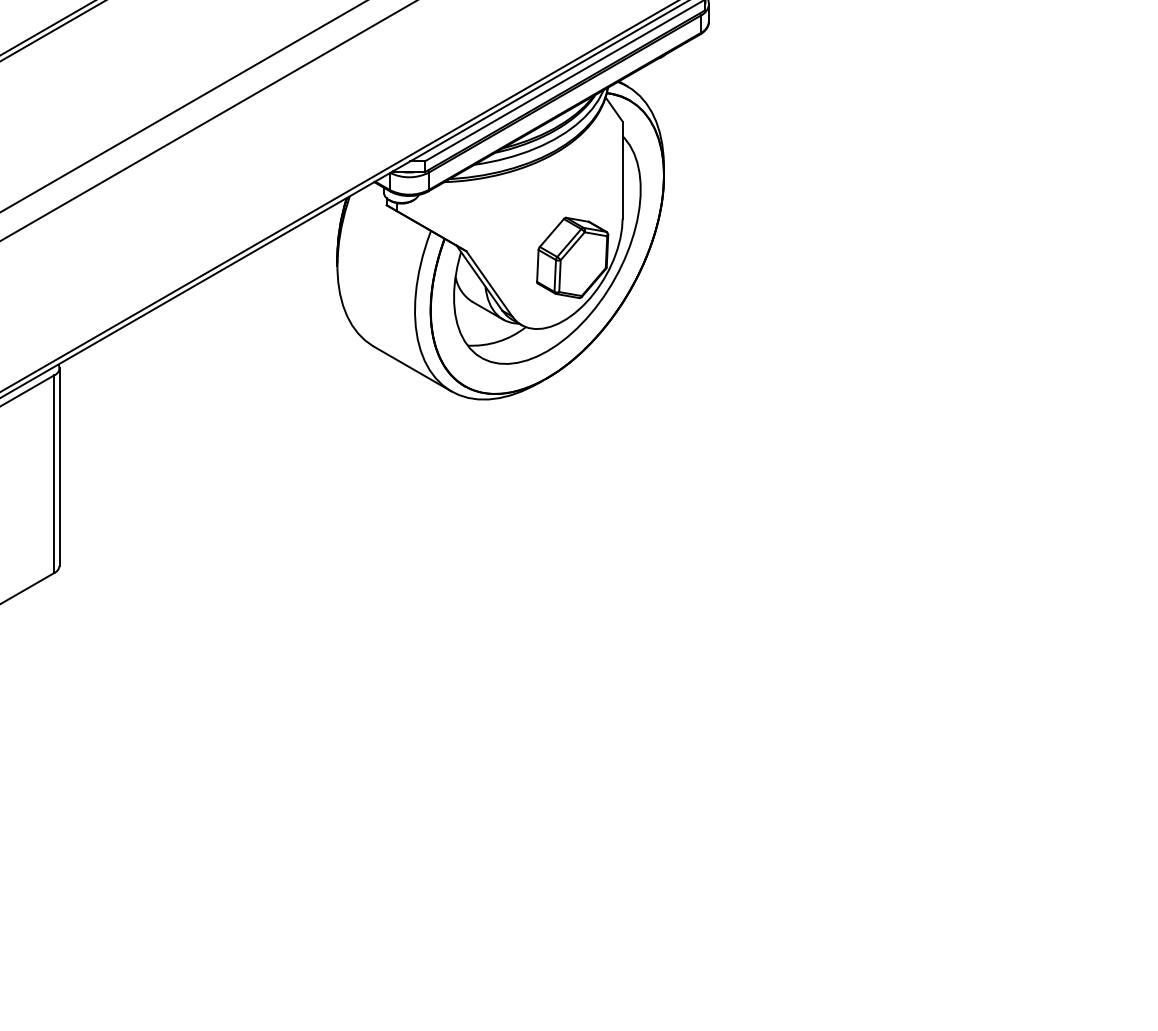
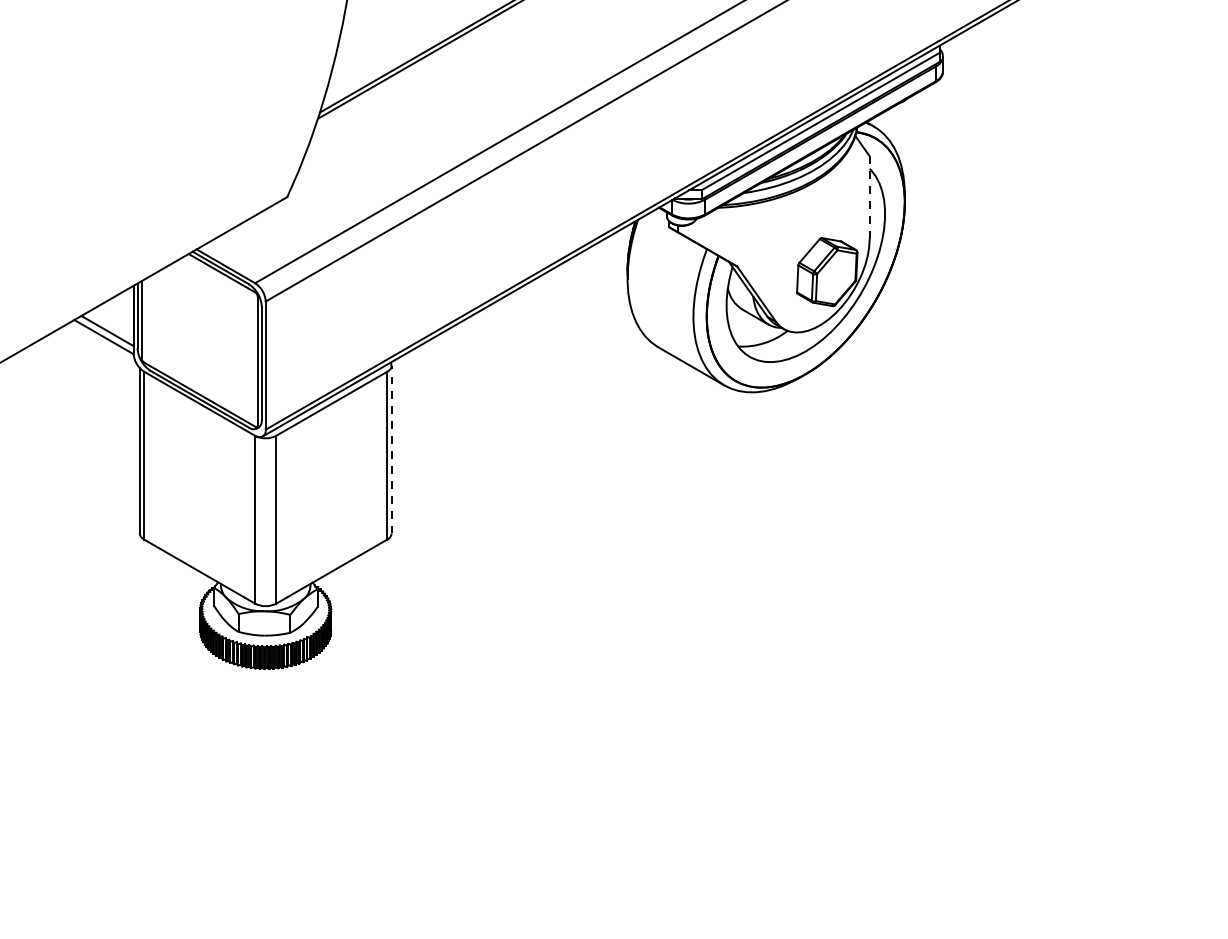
line: (622, 170) -> (869, 197), solid -> dashed
line: (59, 466) -> (391, 449), solid -> dashed

